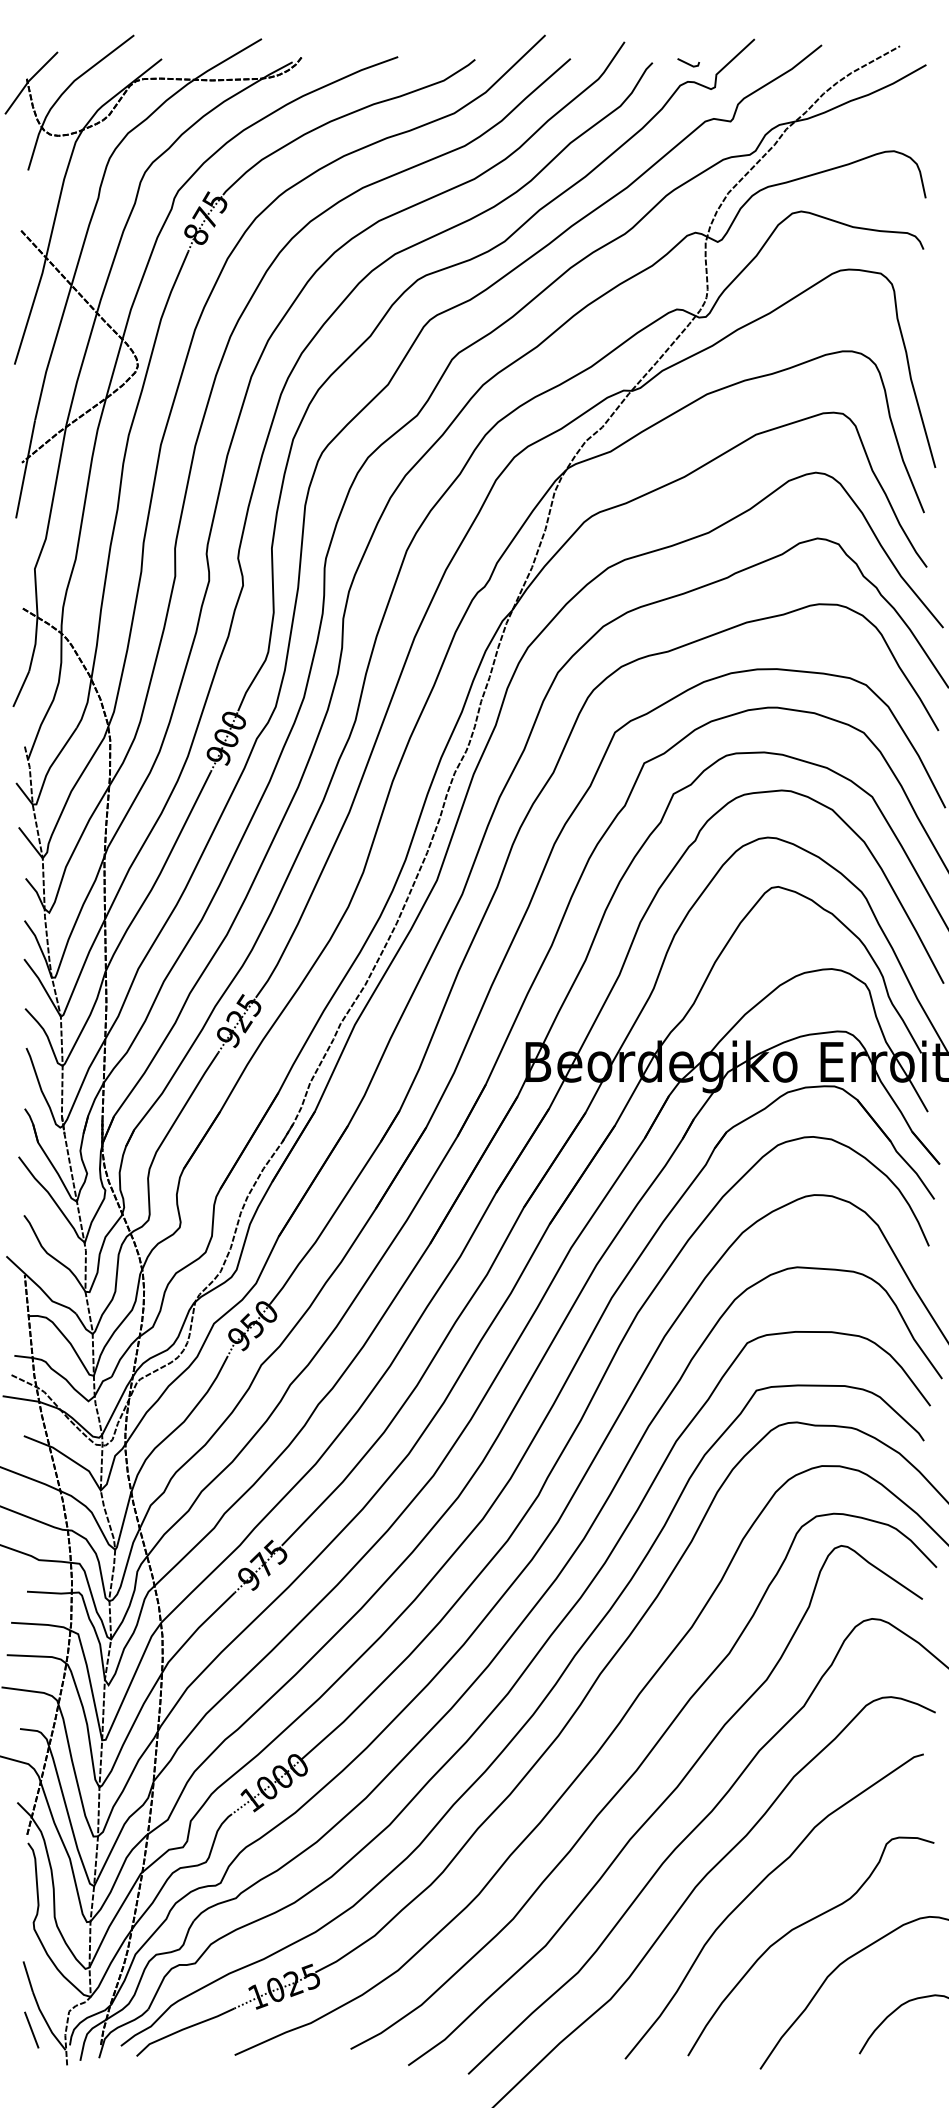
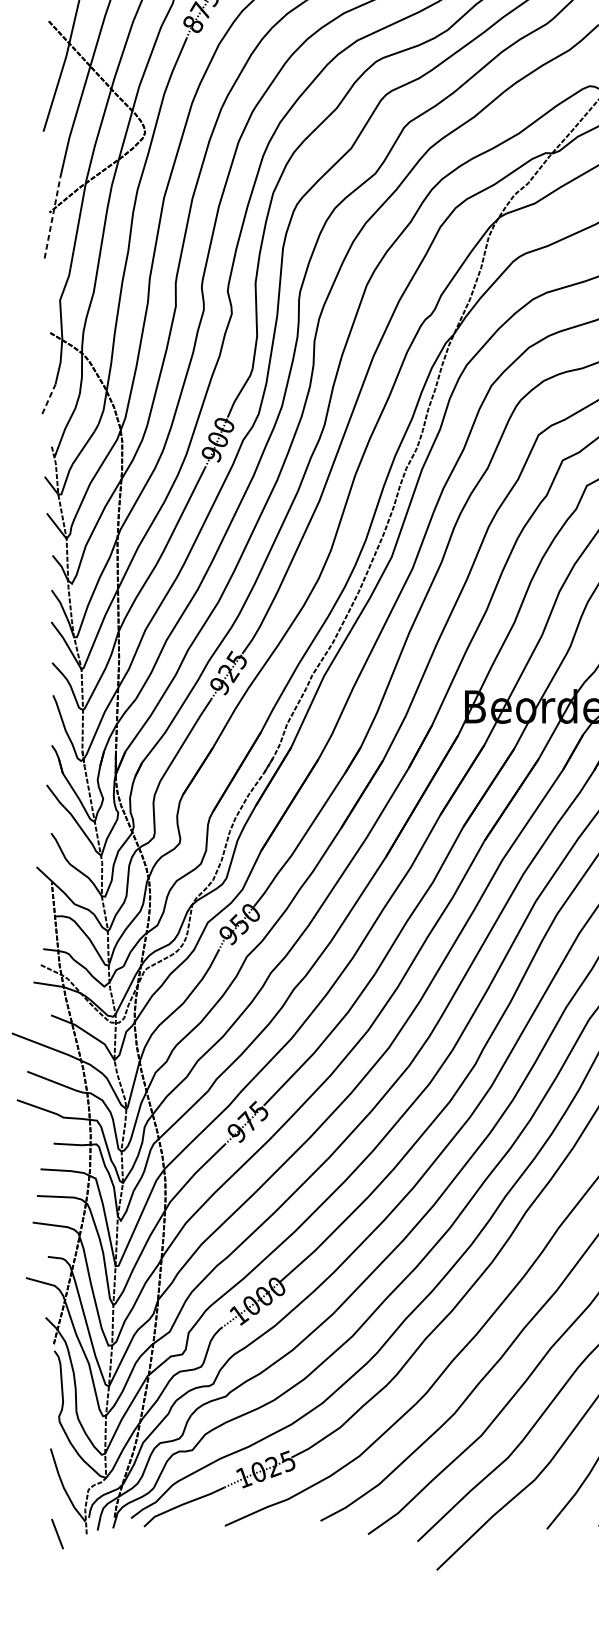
line: (25, 469) -> (52, 218), solid -> dashed
line: (21, 689) -> (49, 399), solid -> dashed
line: (31, 2029) -> (57, 1533), moved

